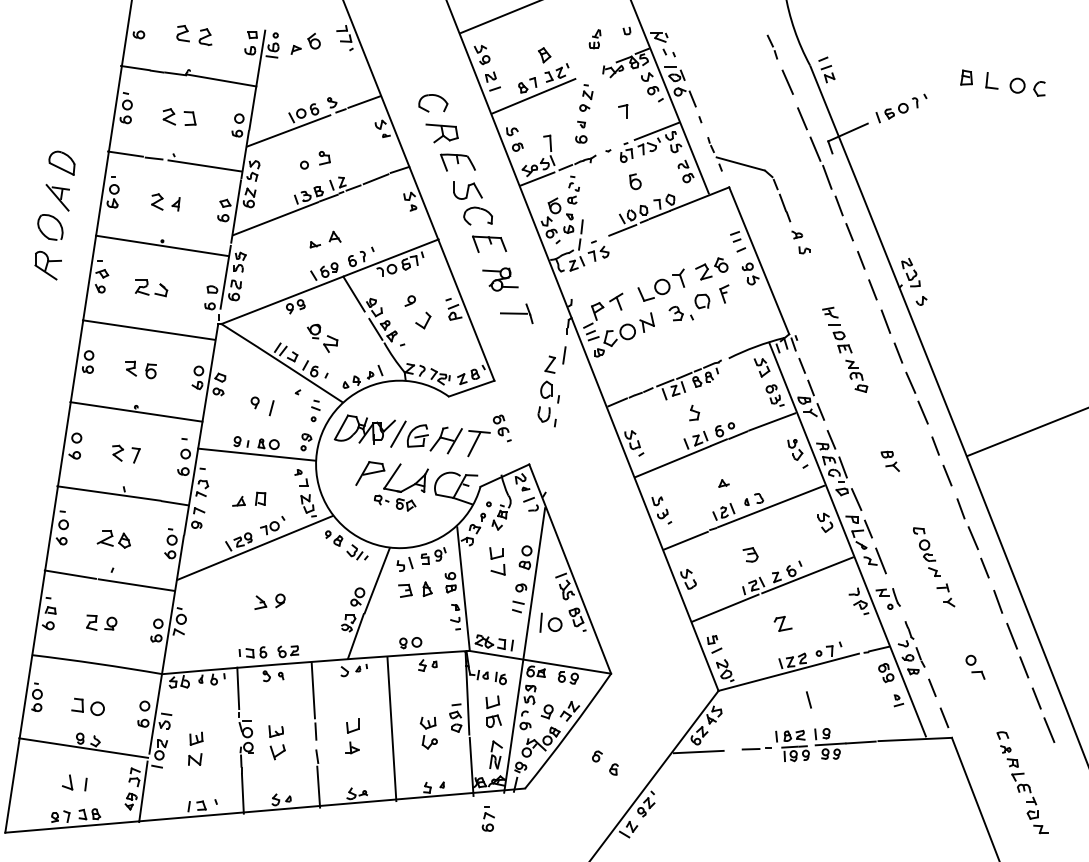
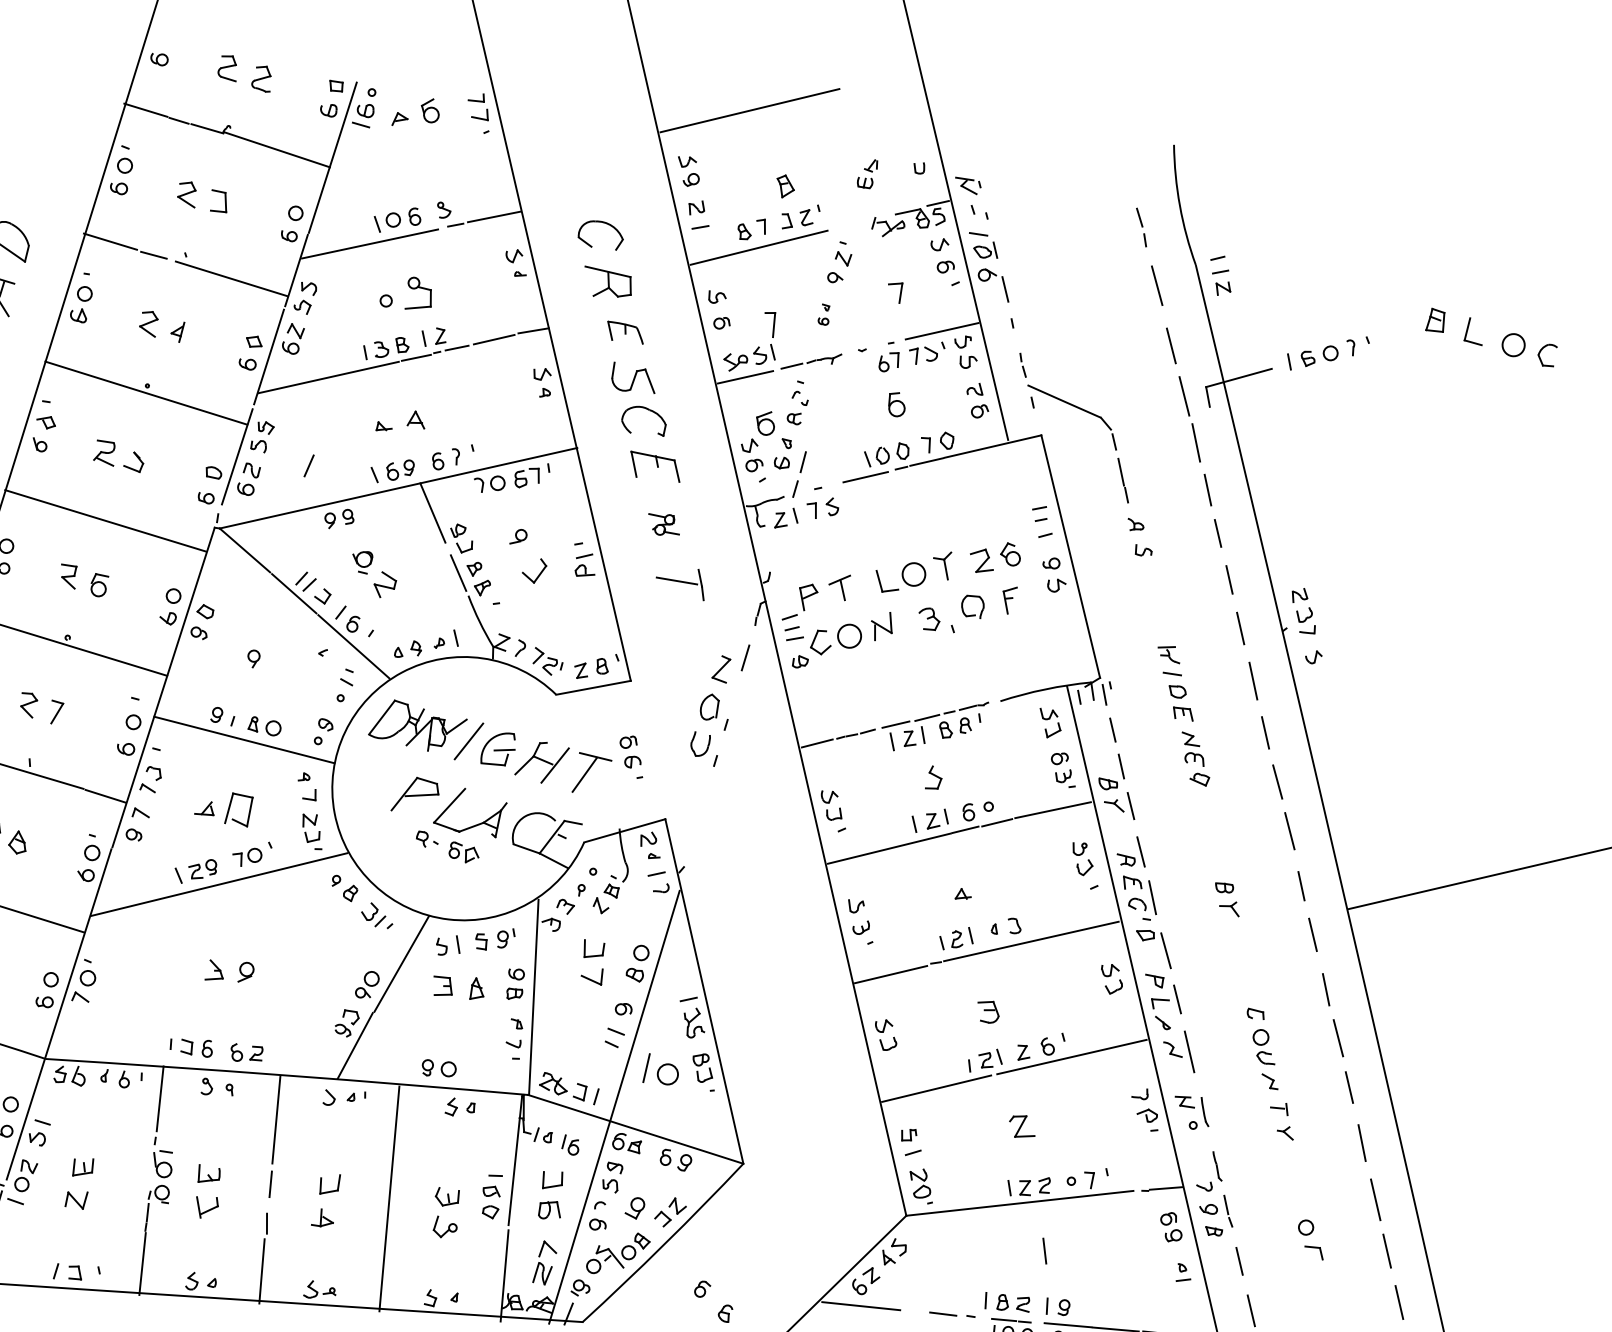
part: (581, 131) -> (824, 313), size x0.6
part: (324, 158) -> (418, 295), size x1.6
part: (457, 162) -> (624, 332), size x0.7
part: (500, 279) -> (664, 524), size x0.6
line: (271, 408) -> (308, 466), moved
part: (260, 498) -> (239, 808), size x1.6

